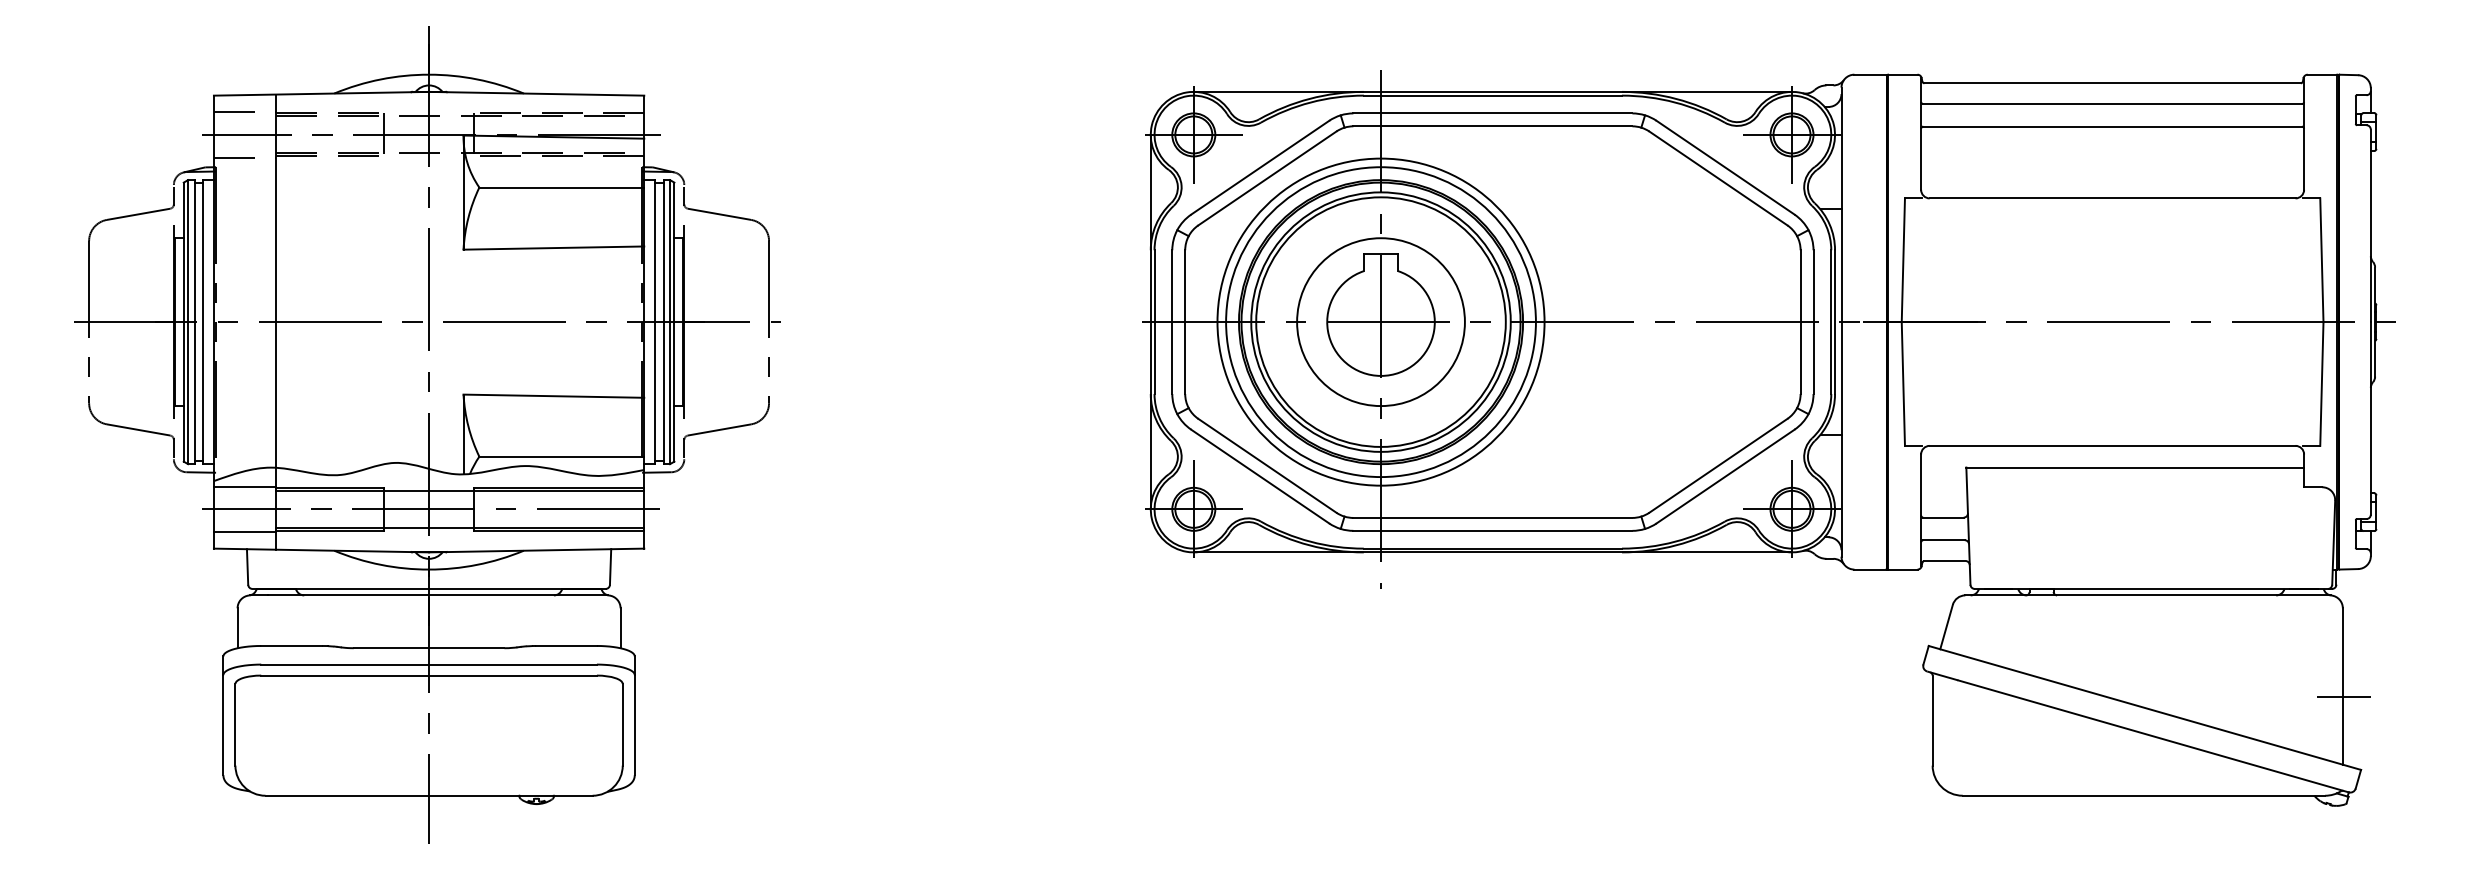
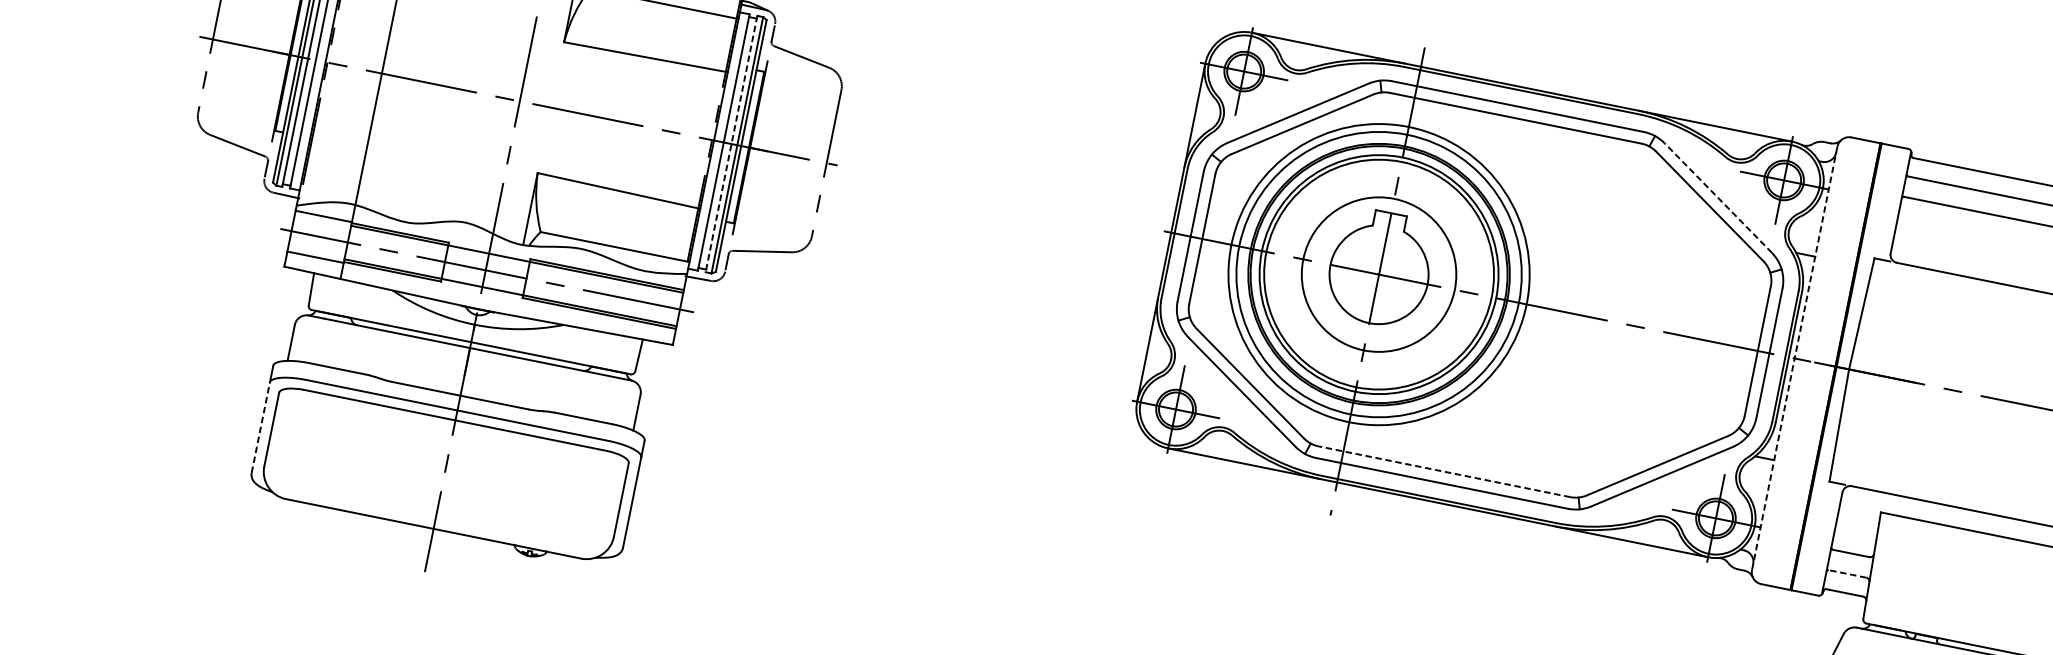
line: (1725, 167) -> (1718, 197), solid -> dashed
line: (663, 322) -> (731, 144), solid -> dashed
line: (1841, 322) -> (1794, 358), solid -> dashed
line: (1492, 517) -> (1444, 471), solid -> dashed
line: (1944, 540) -> (1847, 574), solid -> dashed
line: (223, 724) -> (261, 427), solid -> dashed

